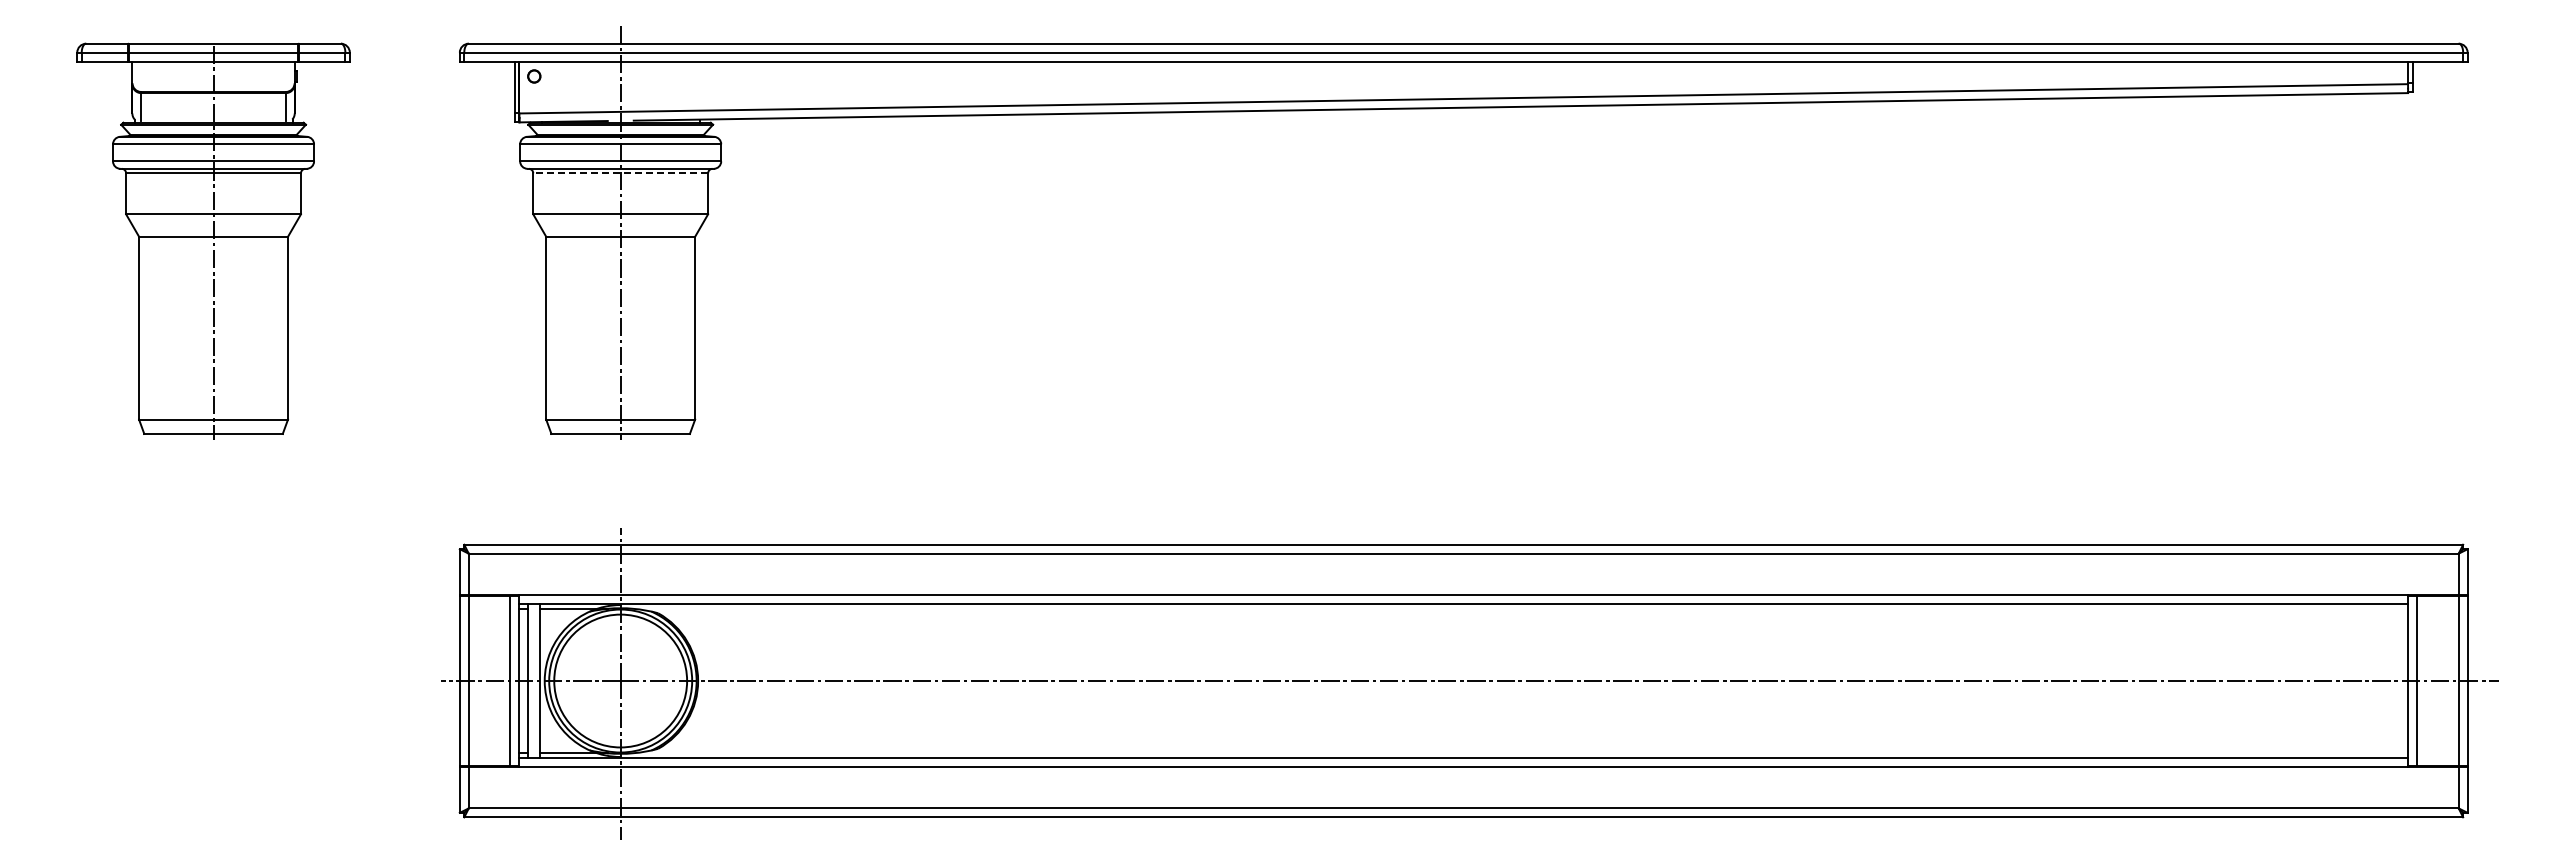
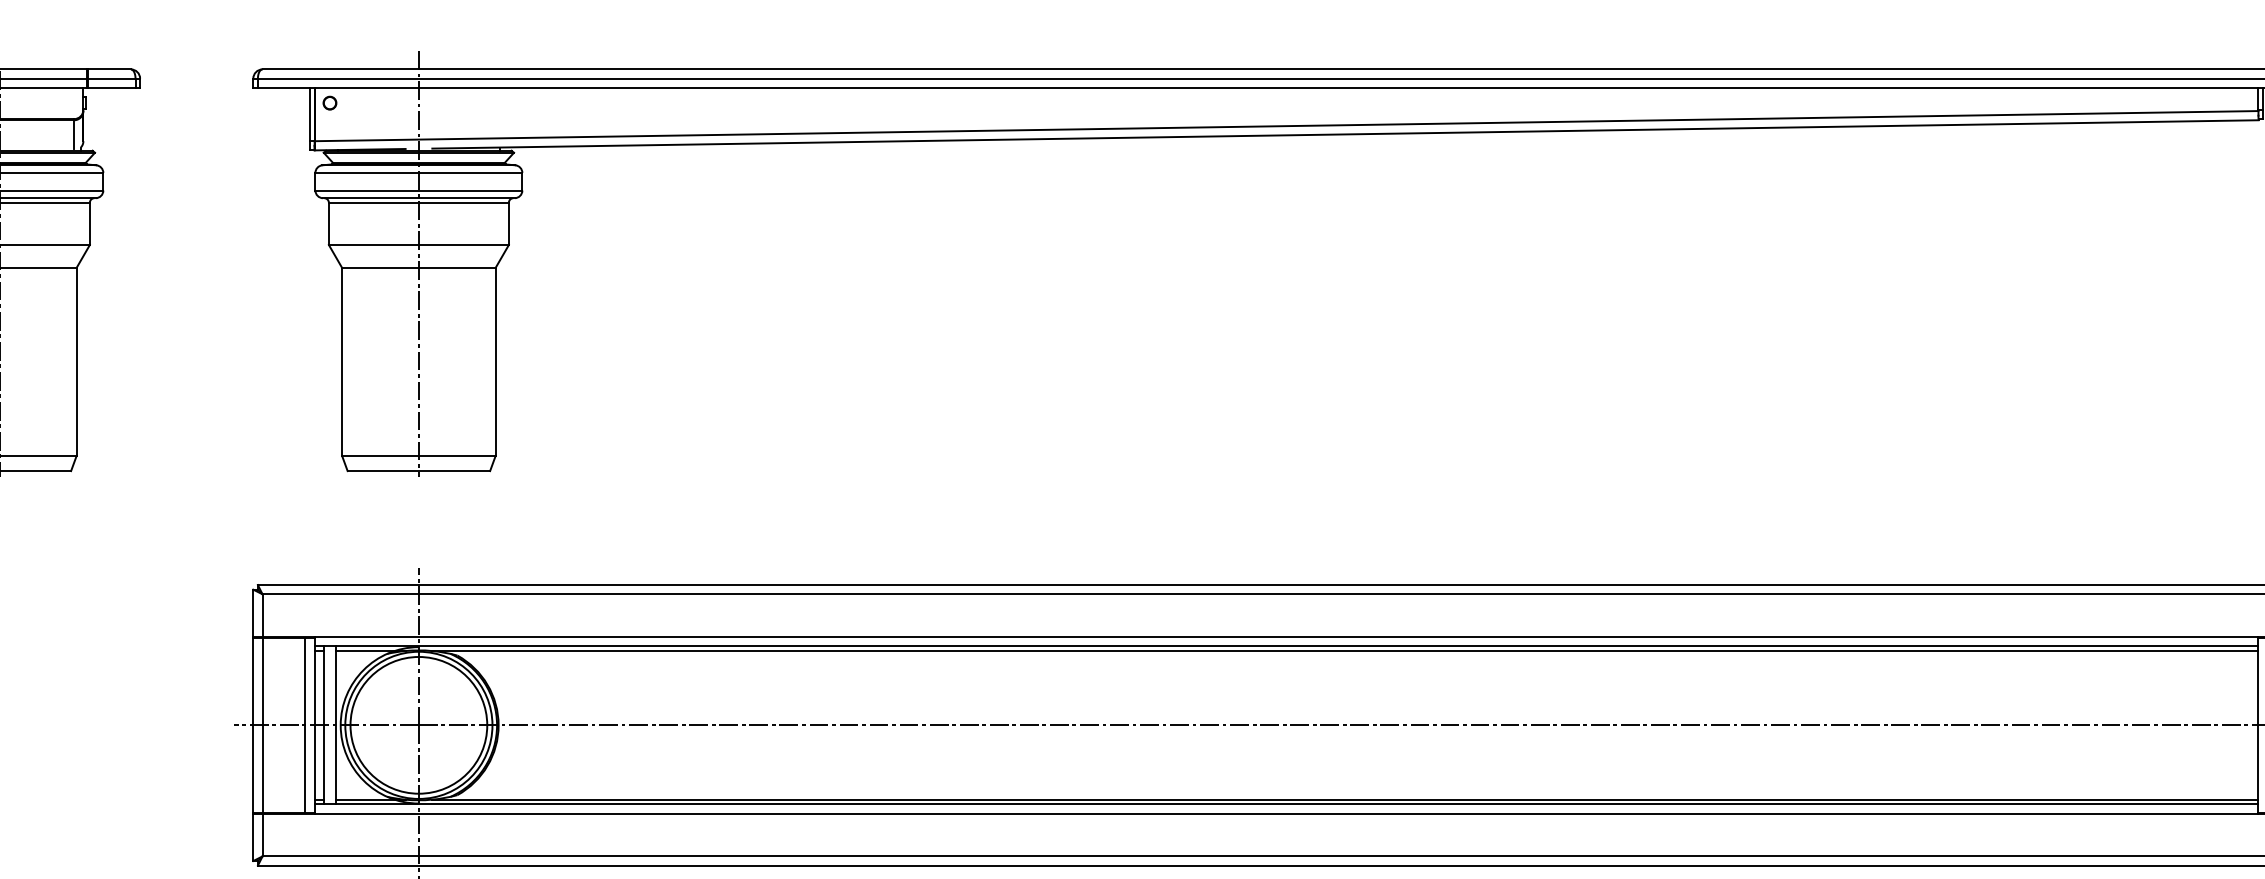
line: (620, 173) -> (418, 203), dashed -> solid
line: (1520, 608) -> (1344, 650), added
line: (1520, 753) -> (1344, 799), added

